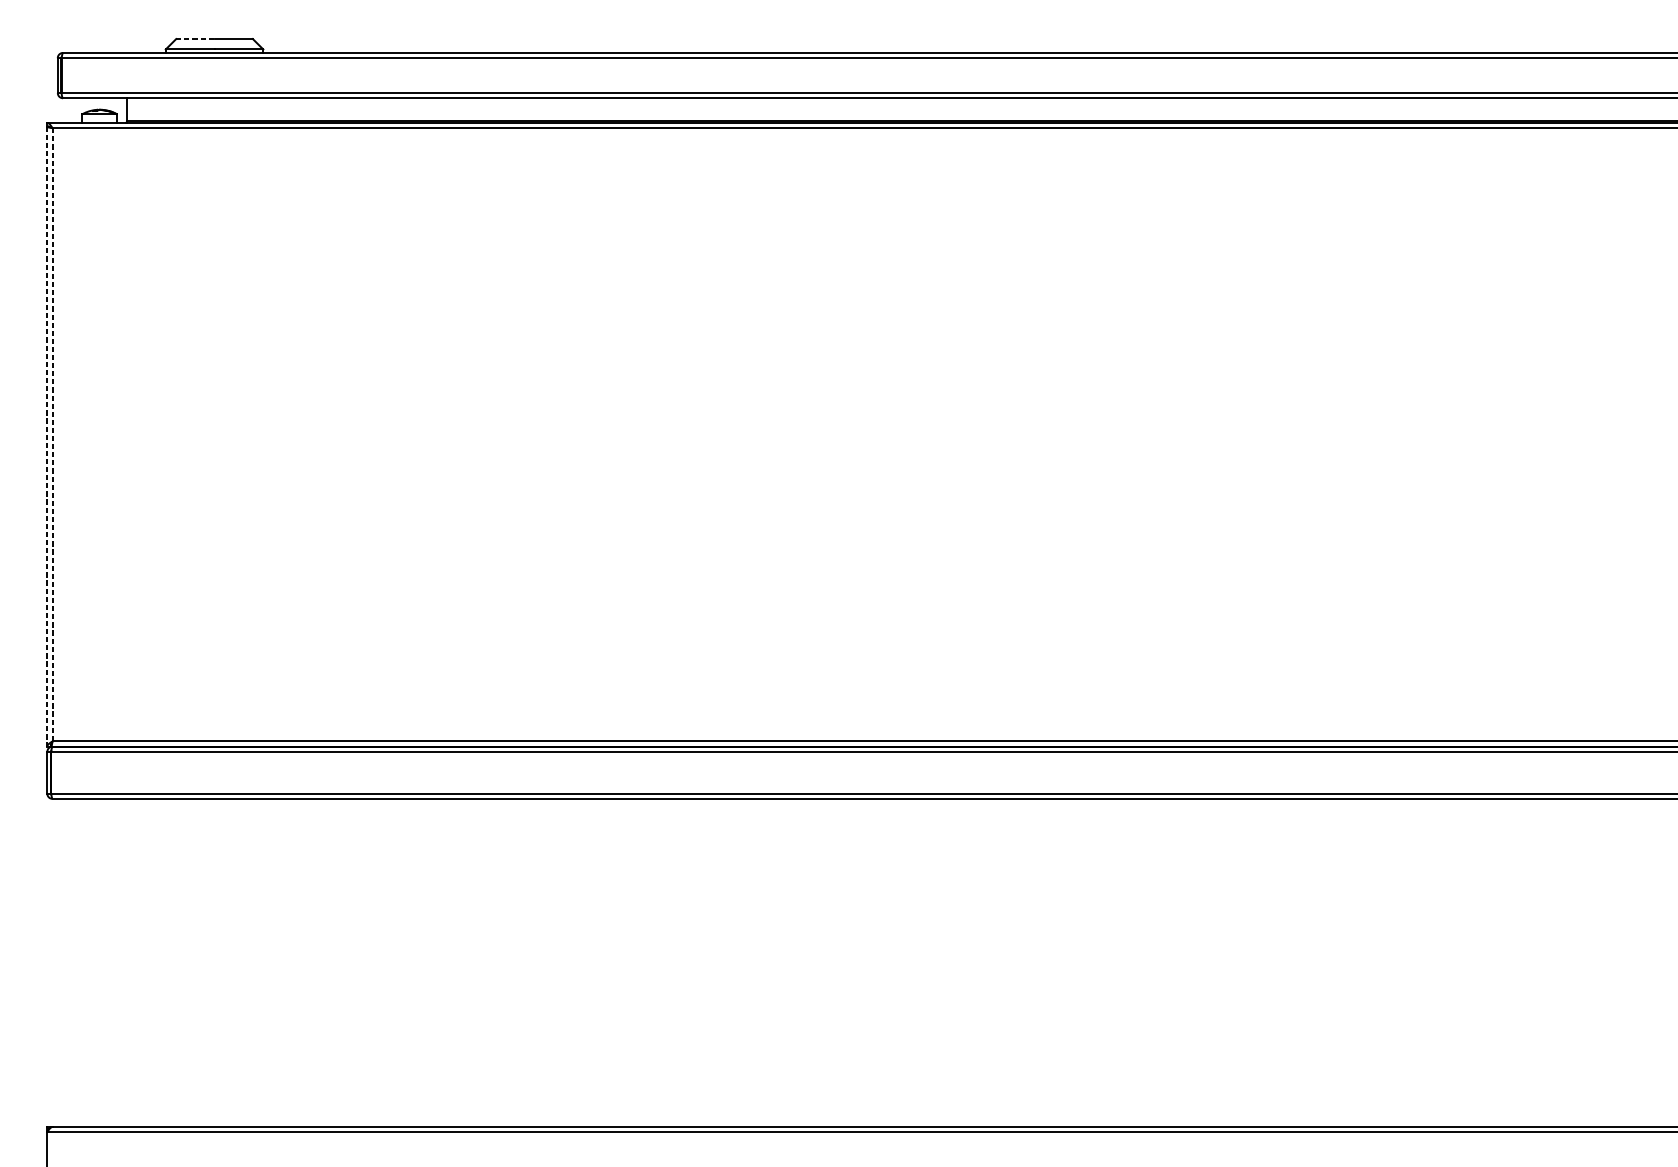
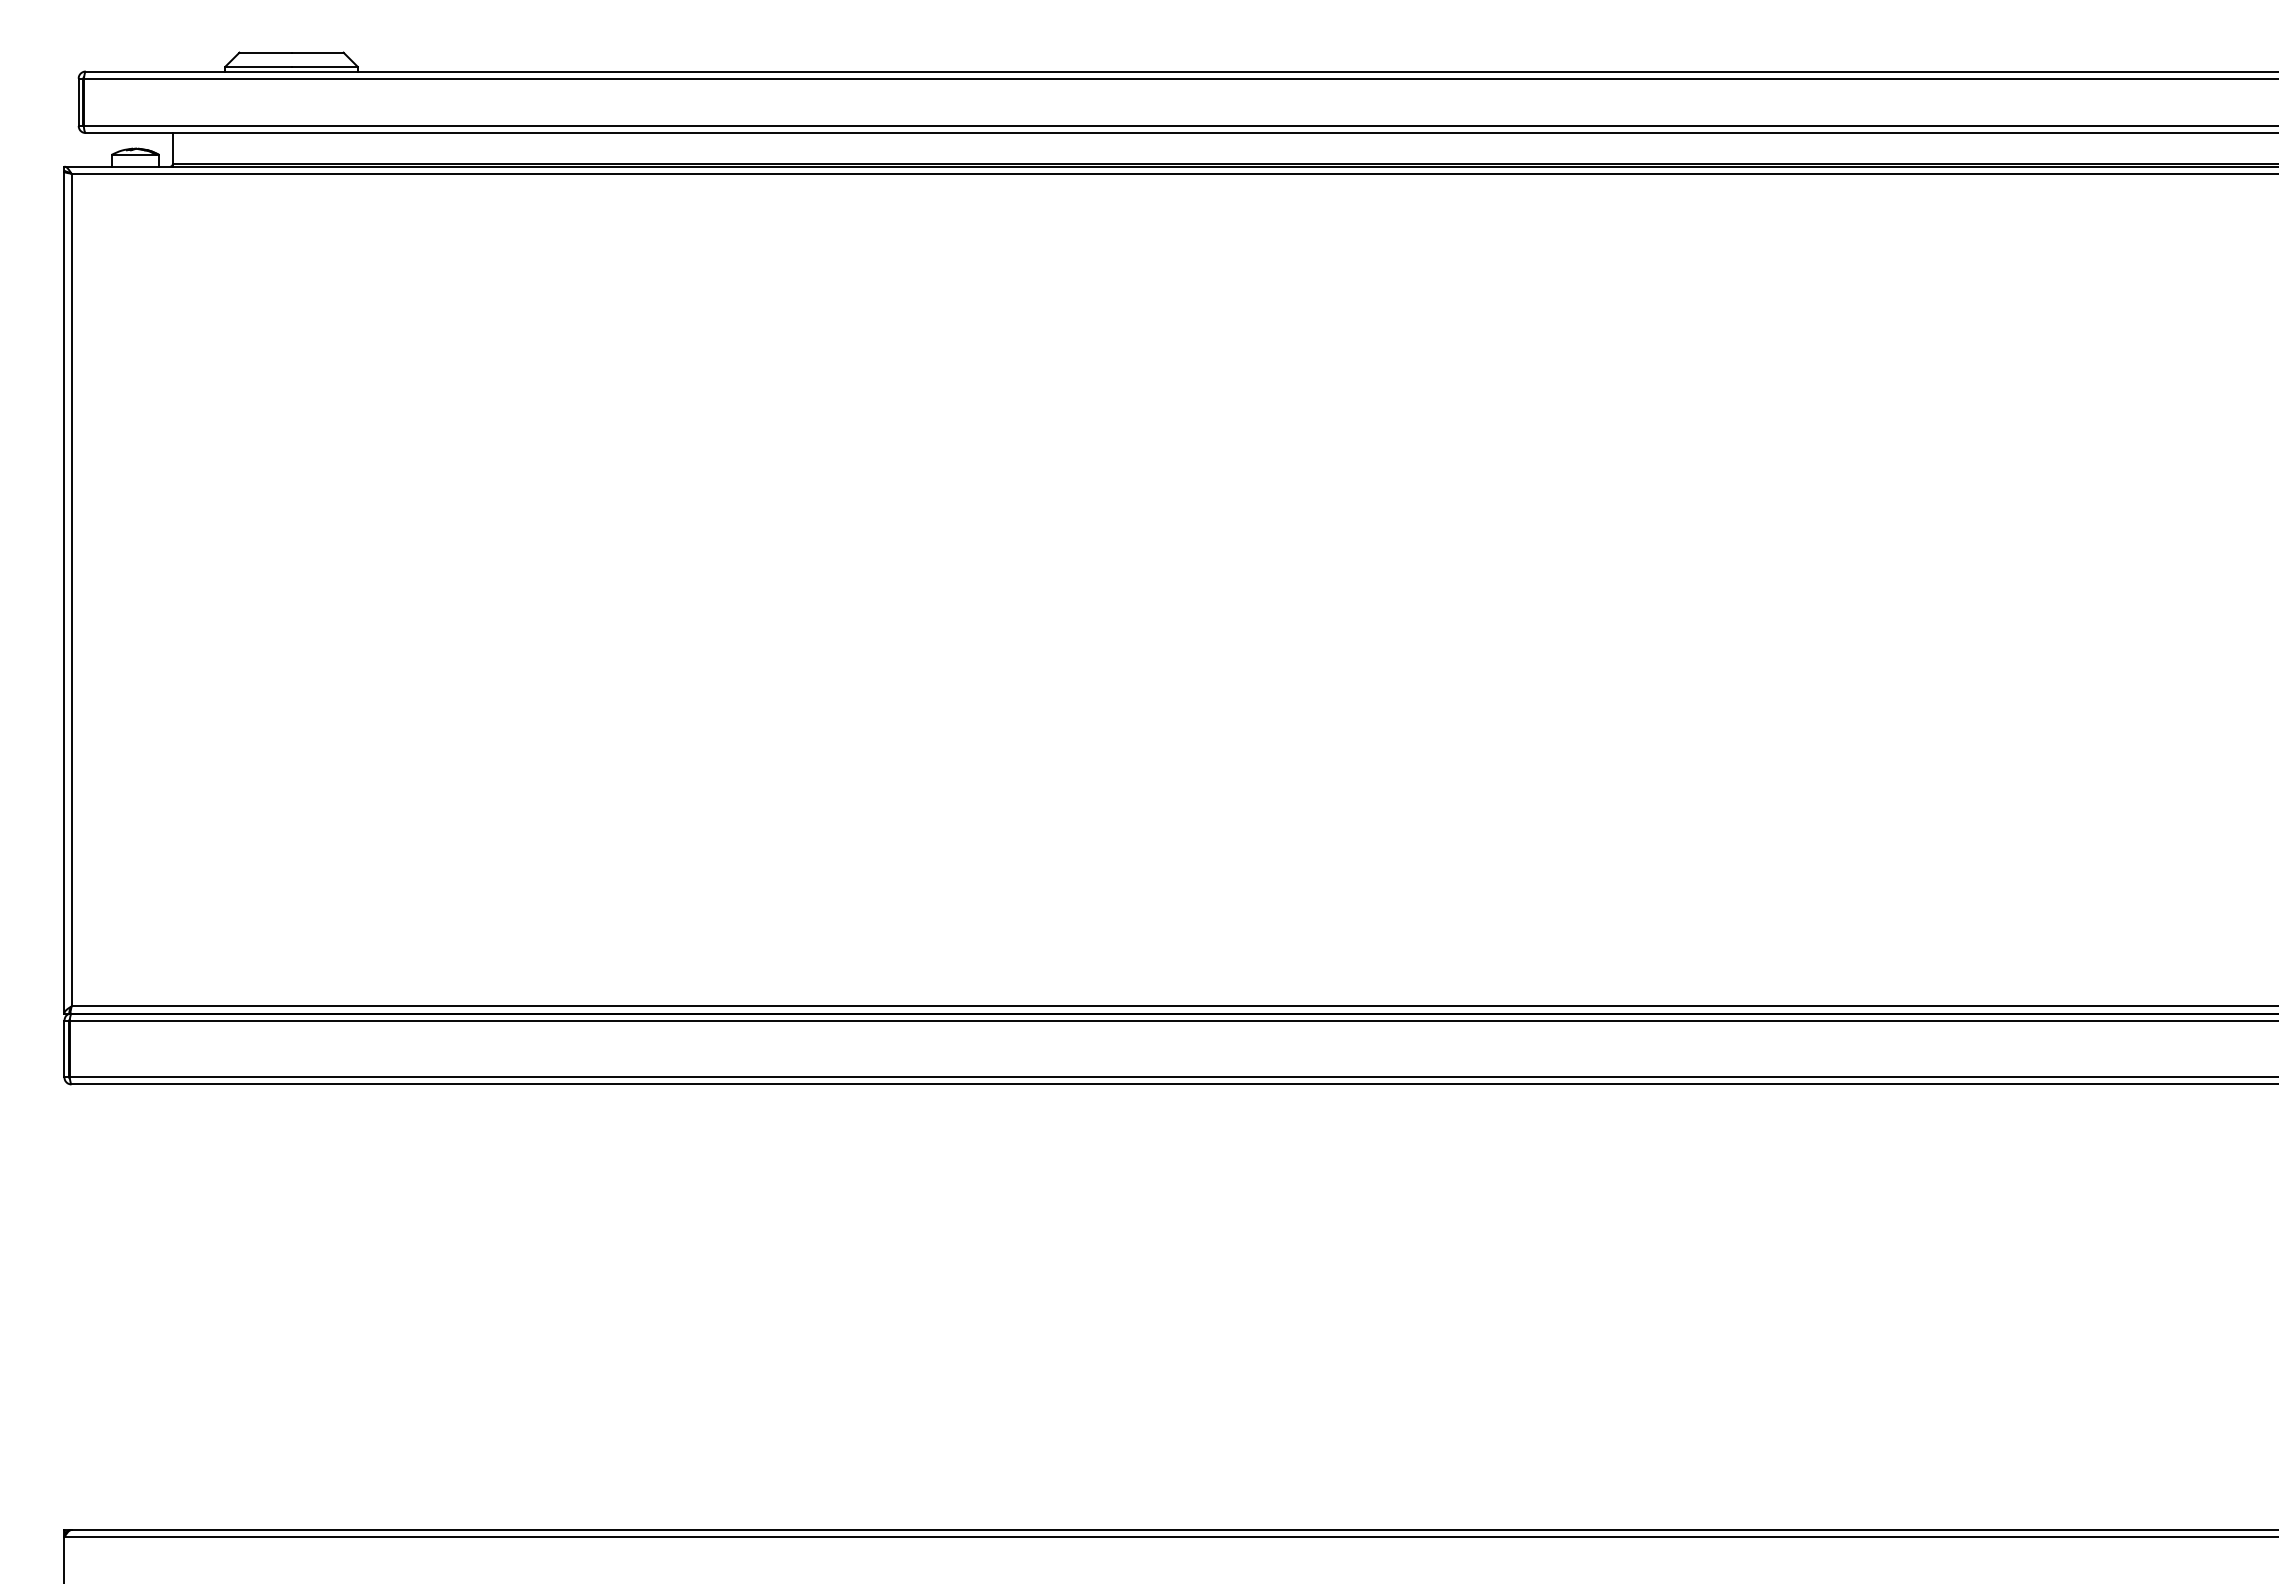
line: (196, 38) -> (266, 52), dashed -> solid
line: (52, 435) -> (71, 590), dashed -> solid
line: (47, 436) -> (64, 592), dashed -> solid

